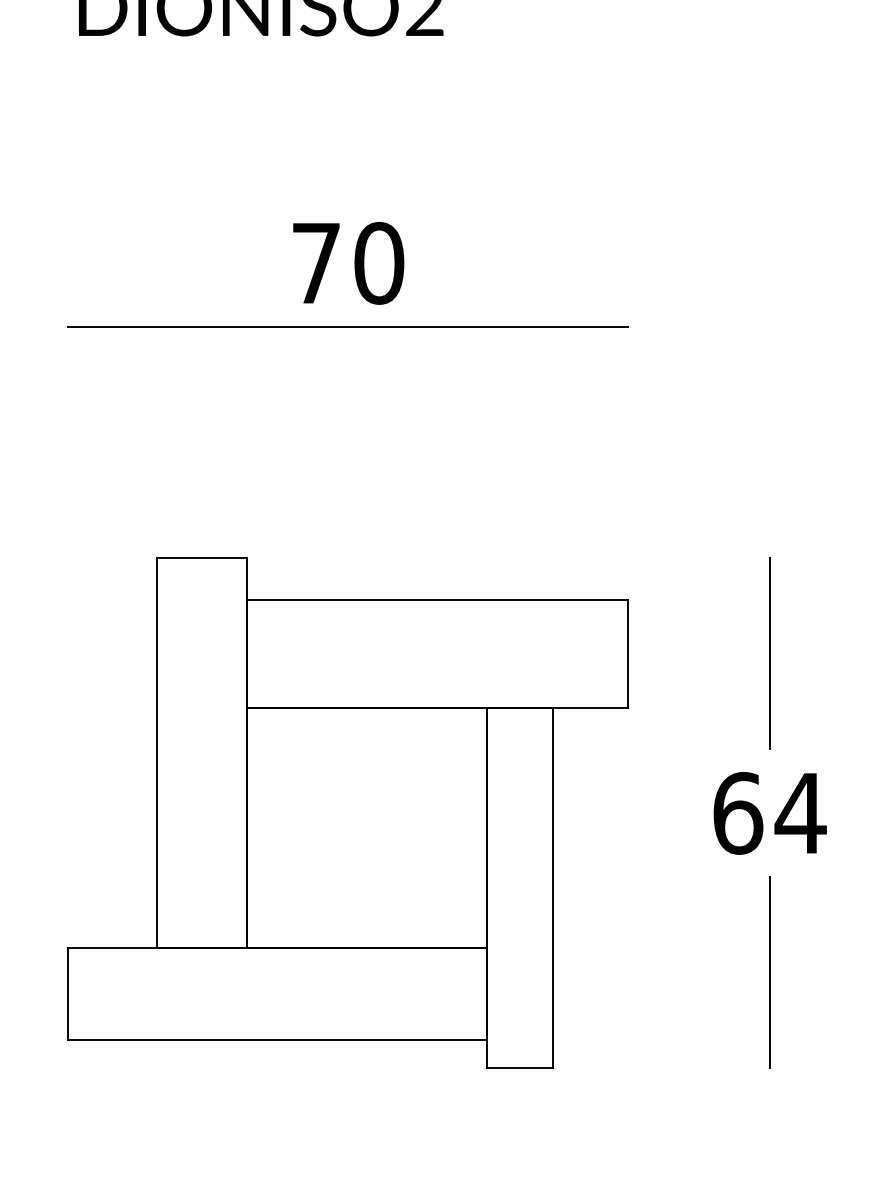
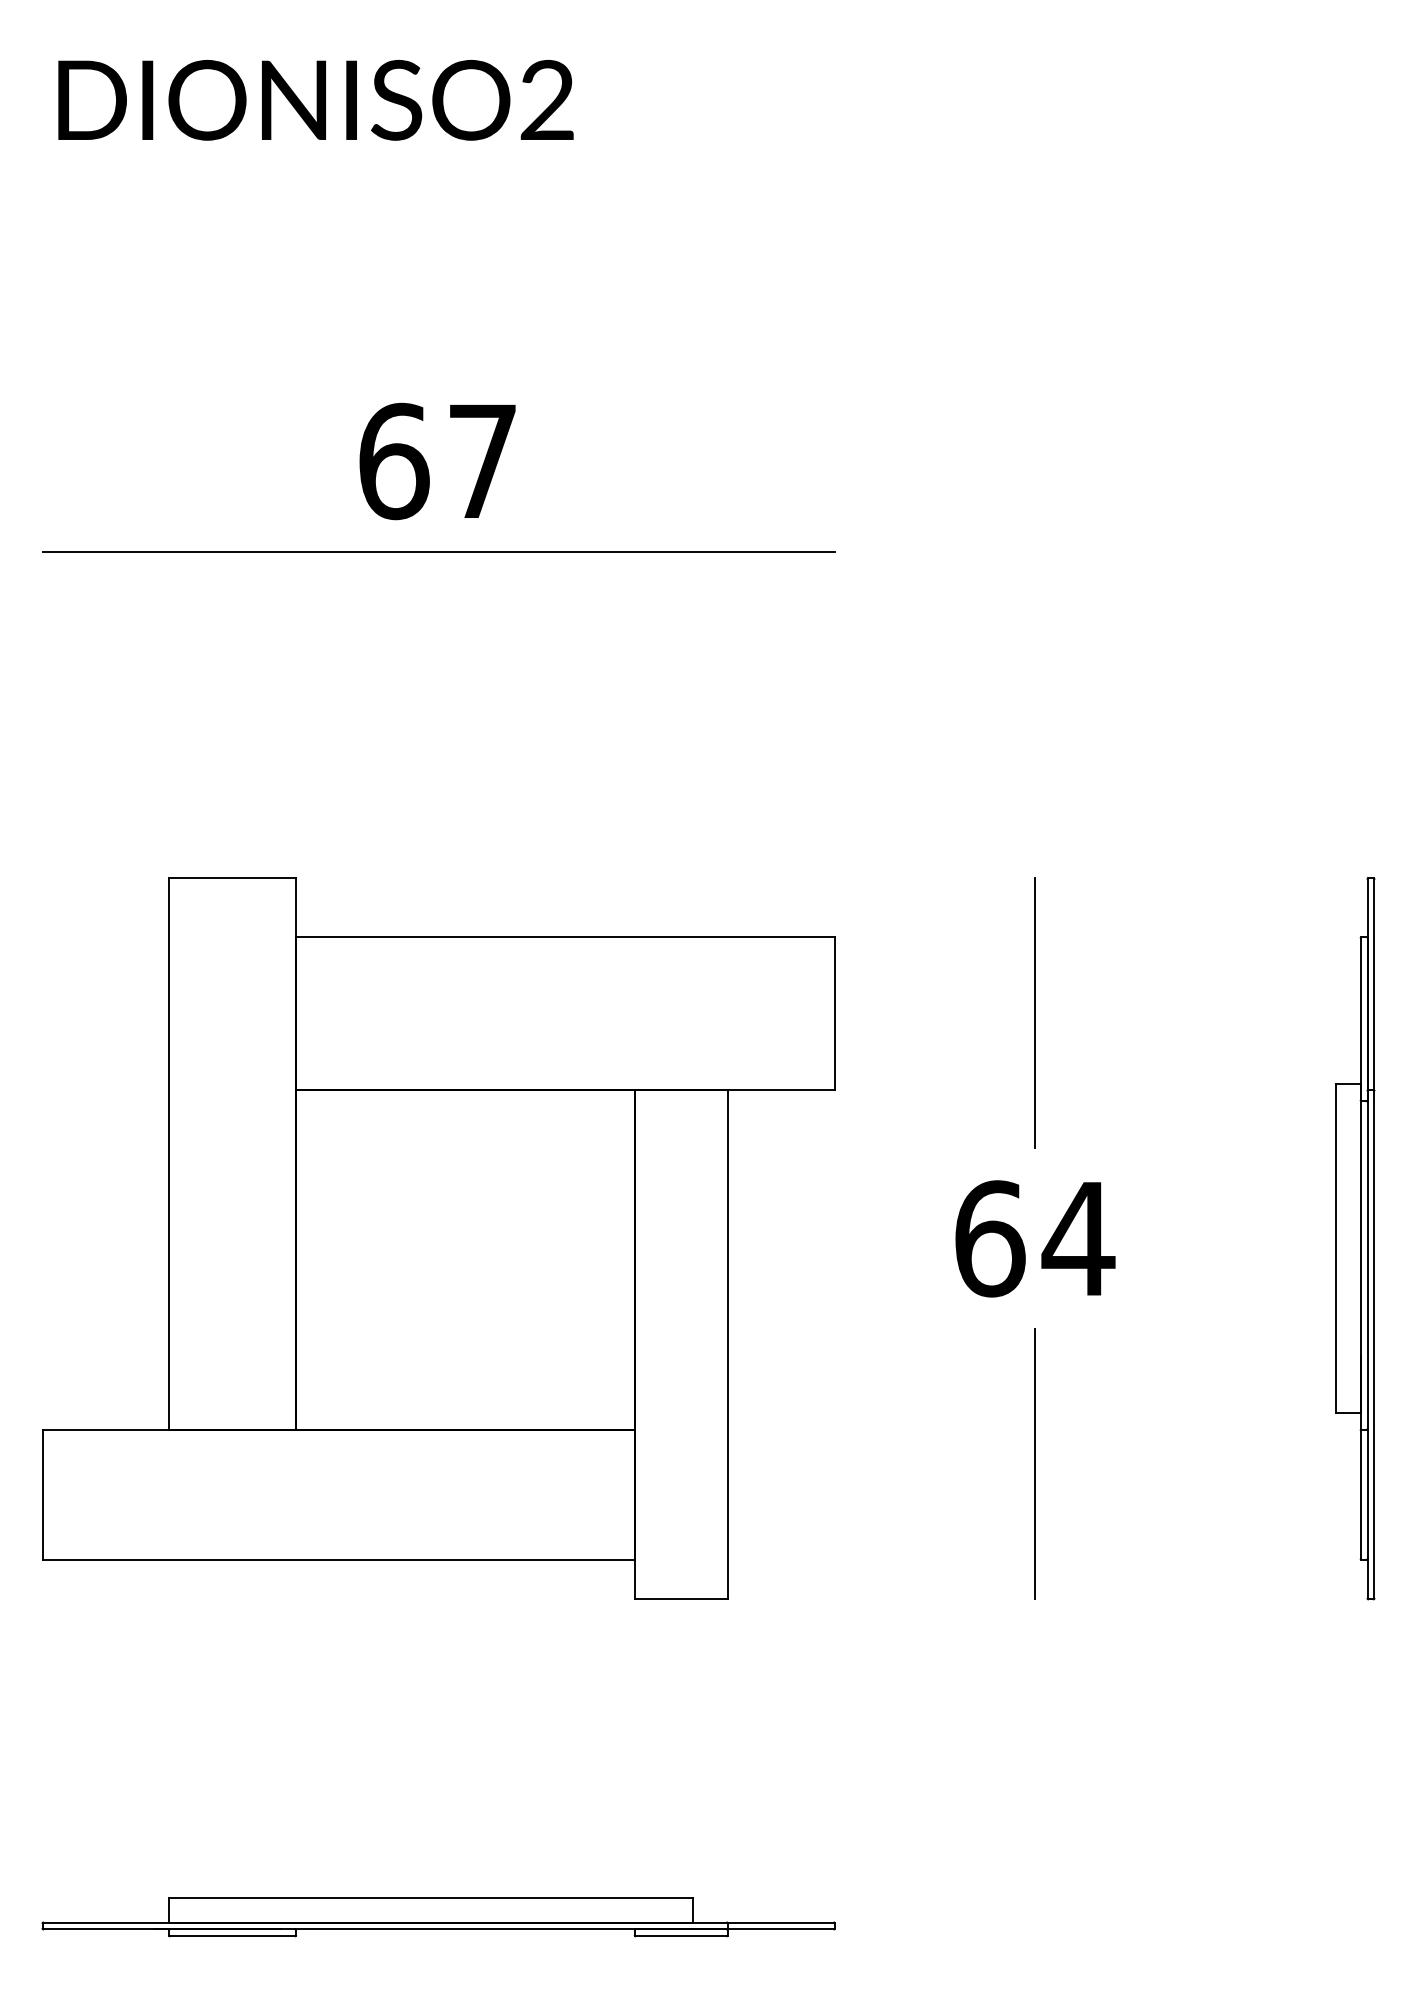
text: (347, 263) -> (438, 461), 70 -> 67

